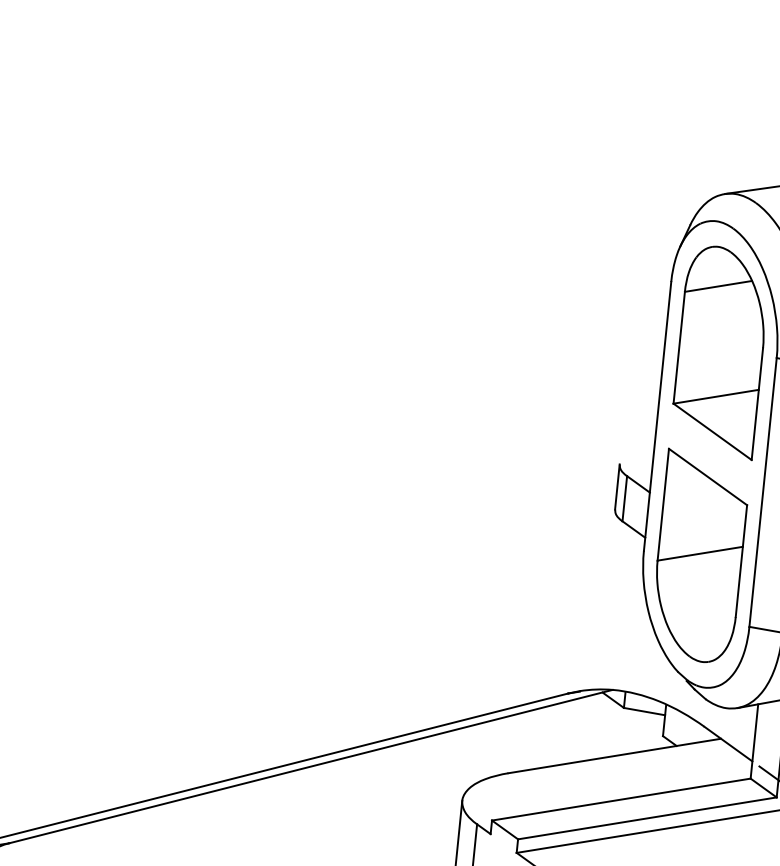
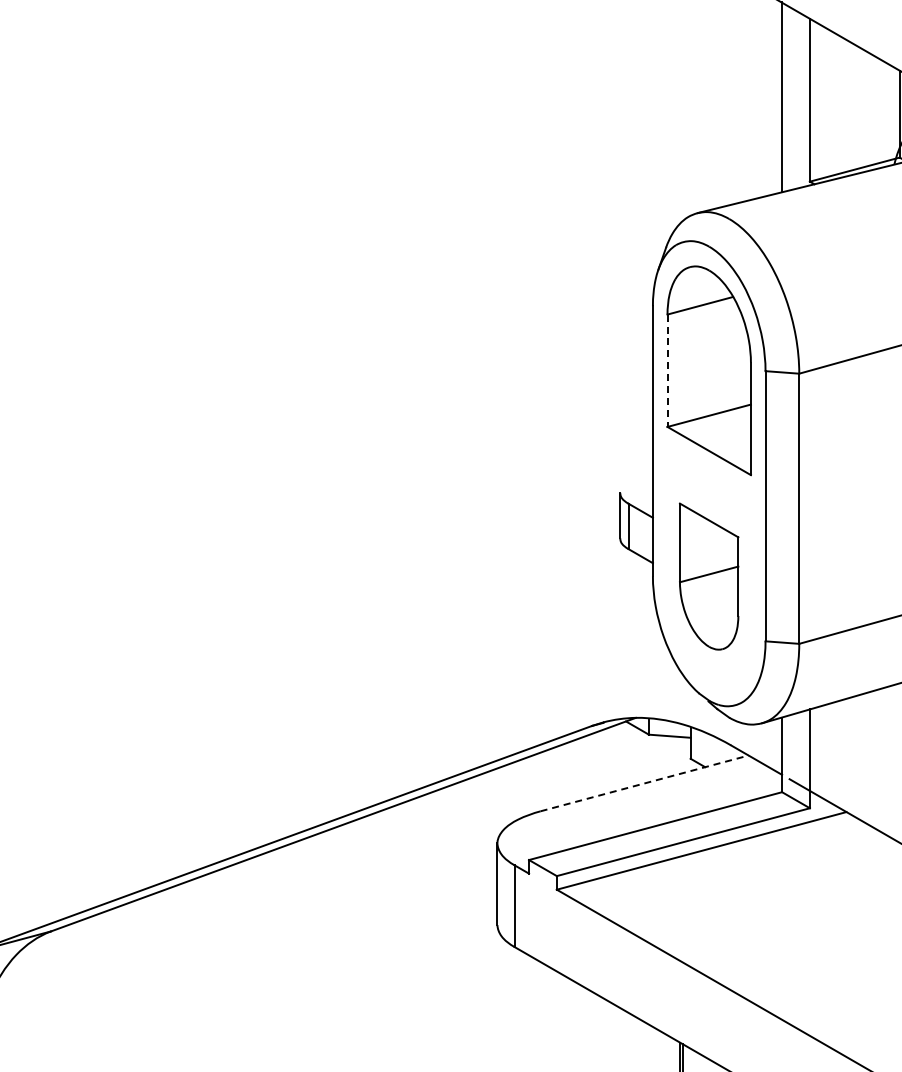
line: (679, 348) -> (667, 371), solid -> dashed
part: (699, 556) -> (708, 576), size x0.7
line: (614, 756) -> (644, 783), solid -> dashed

